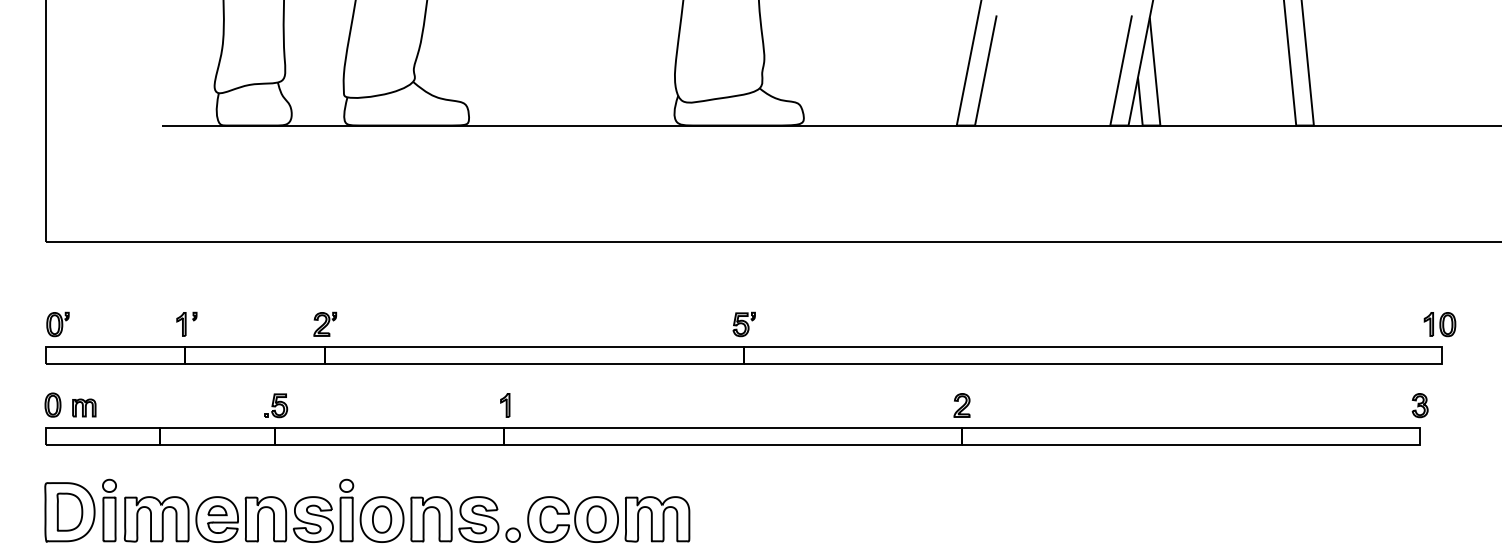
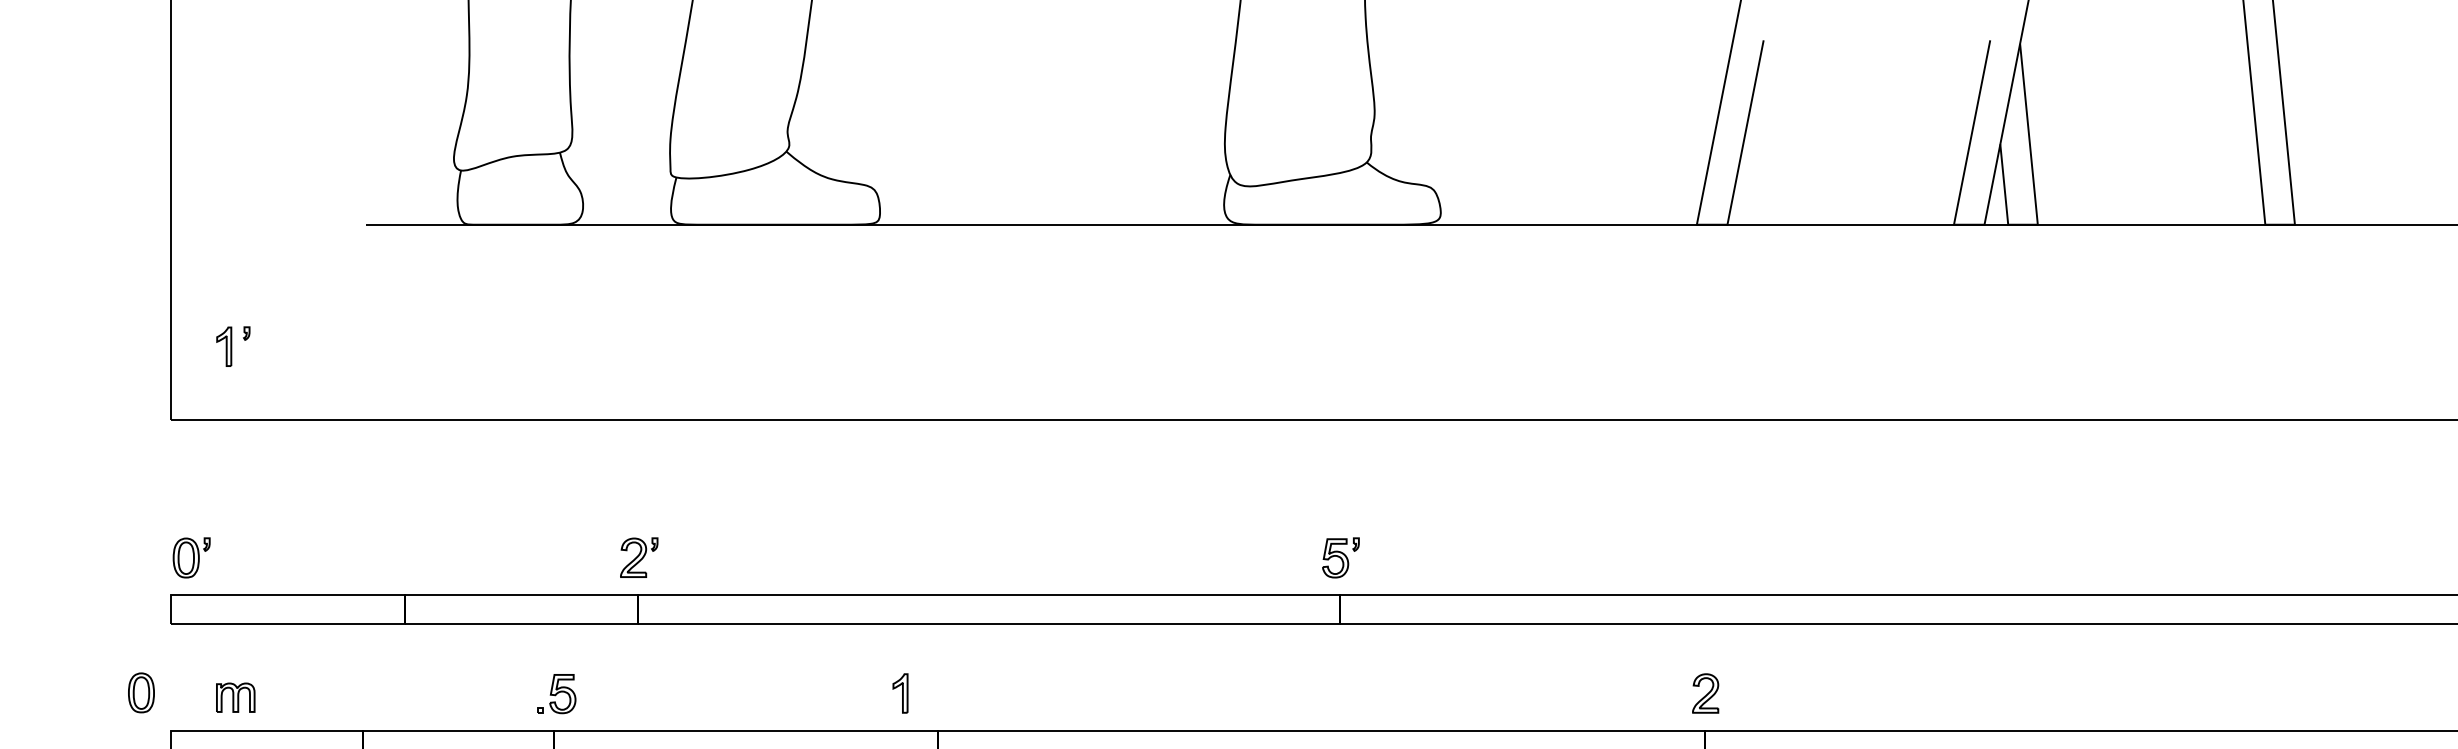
part: (186, 323) -> (232, 345), moved
part: (52, 404) -> (140, 691), moved
part: (505, 405) -> (900, 693), moved

